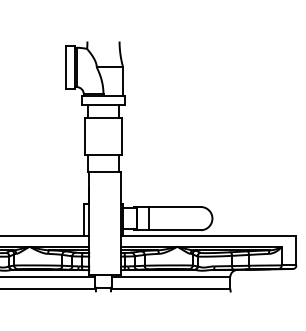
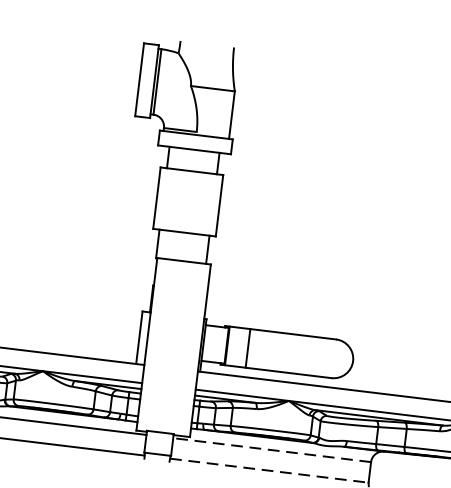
line: (170, 277) -> (271, 450), solid -> dashed
line: (170, 289) -> (268, 470), solid -> dashed

